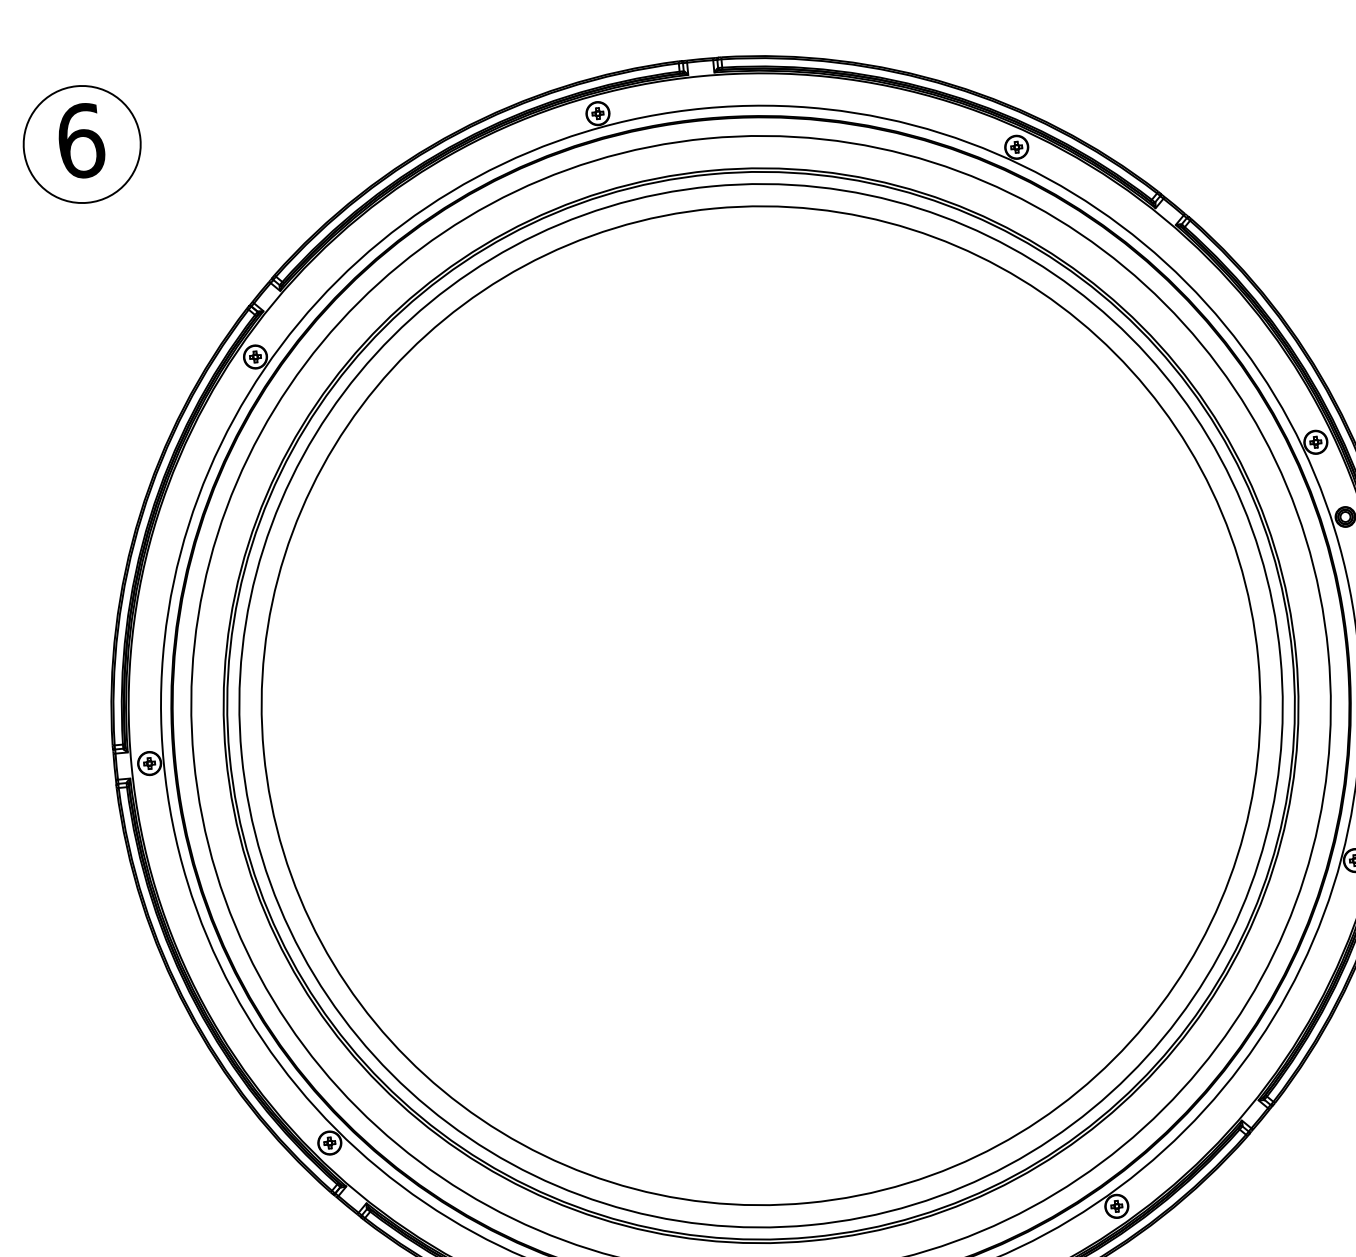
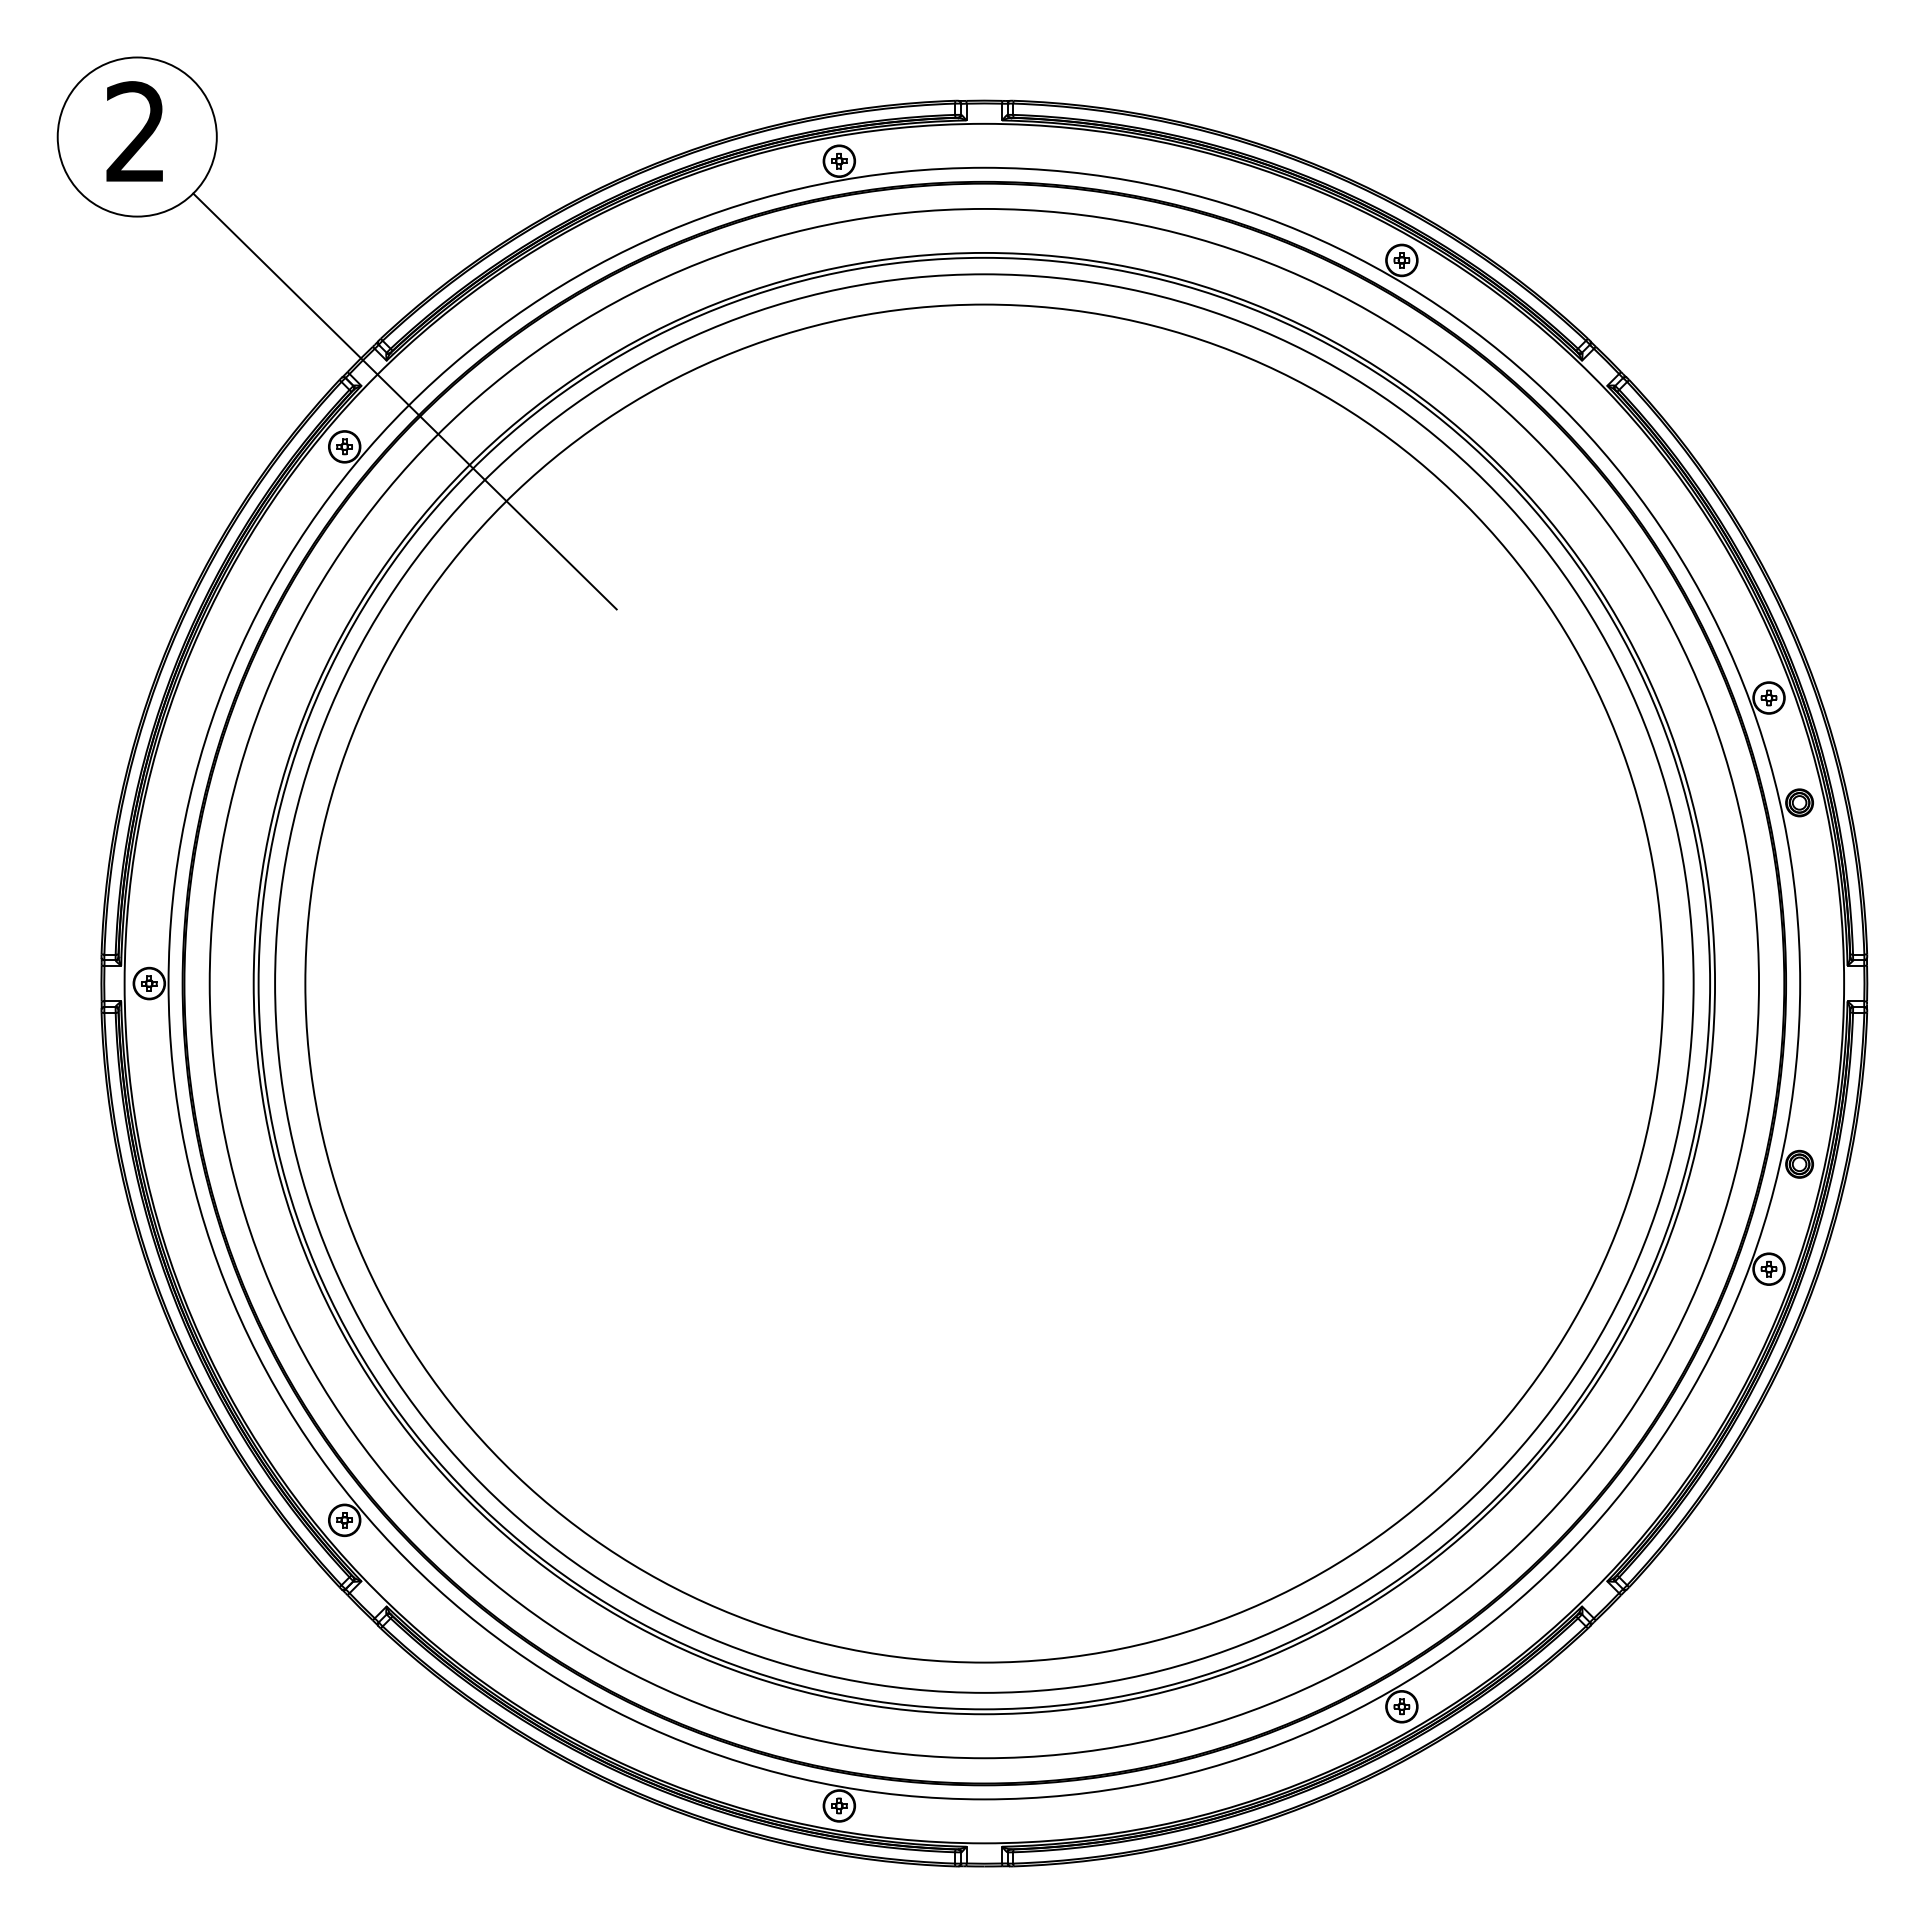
text: (81, 141) -> (136, 132), 6 -> 2
line: (296, 319) -> (404, 401), added

